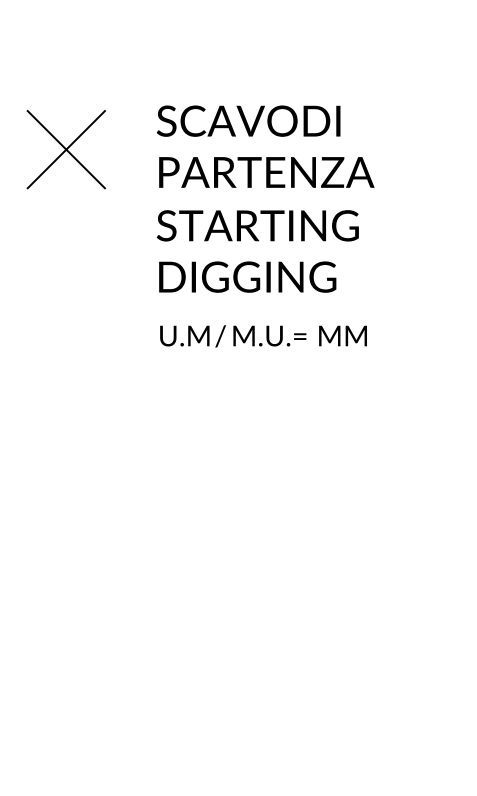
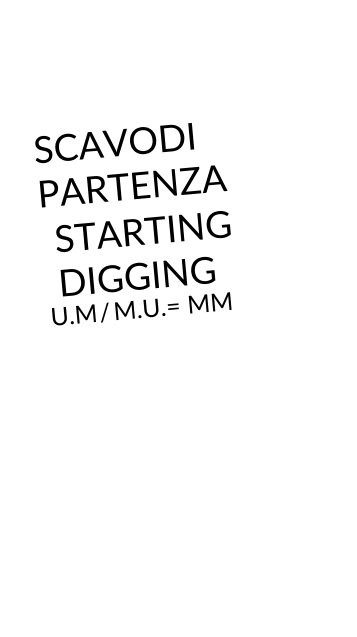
text: (257, 251) -> (144, 253), moved
text: (263, 336) -> (141, 309), moved

